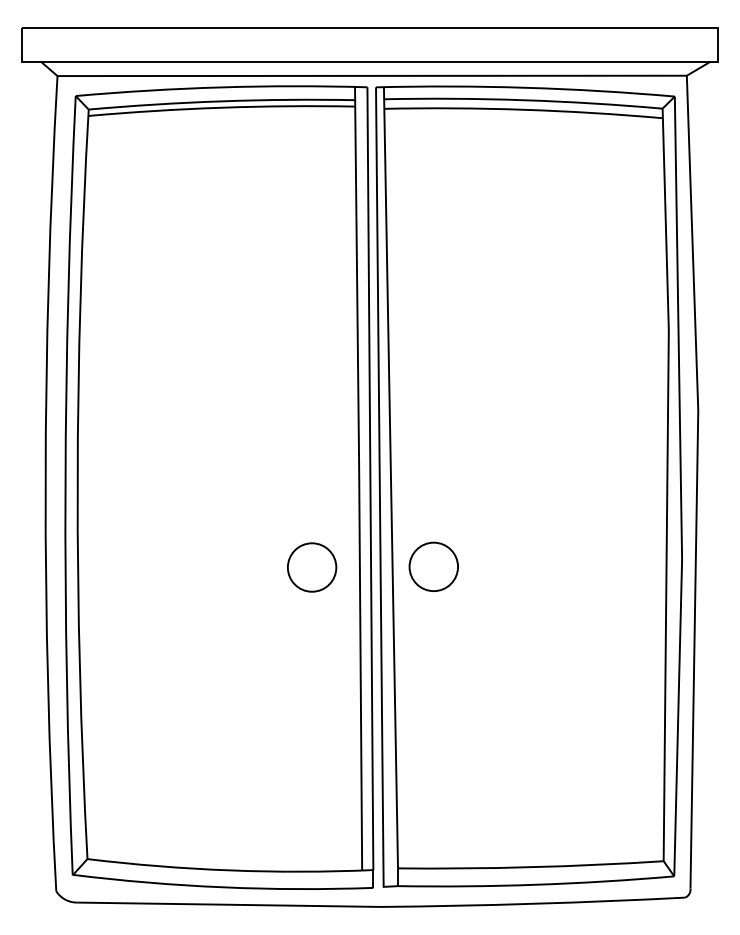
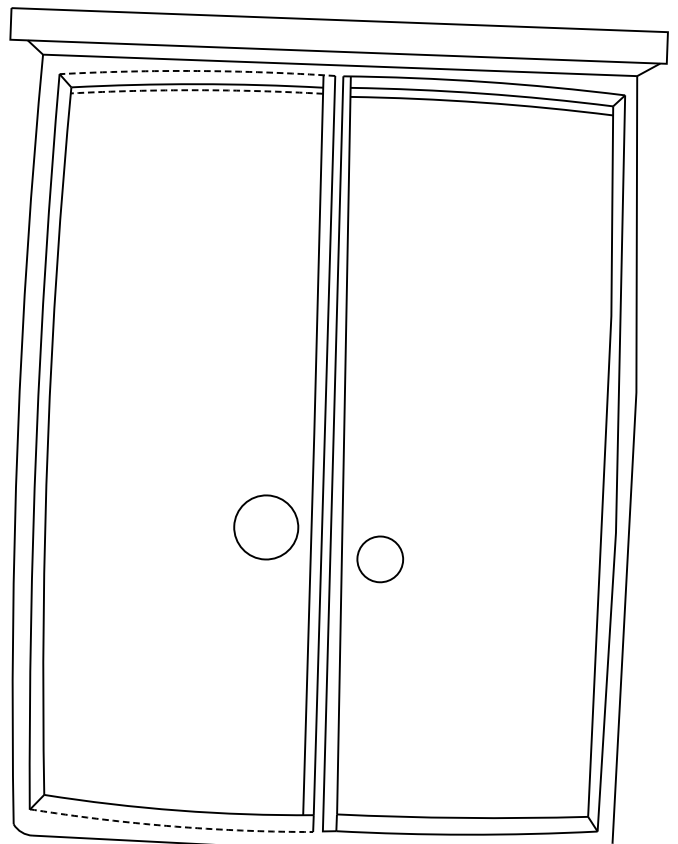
arc: (221, 87) -> (197, 71), solid -> dashed
arc: (221, 107) -> (196, 90), solid -> dashed
circle: (433, 566) -> (380, 558), moved
circle: (312, 567) -> (266, 527), size x1.4
arc: (223, 887) -> (171, 826), solid -> dashed

